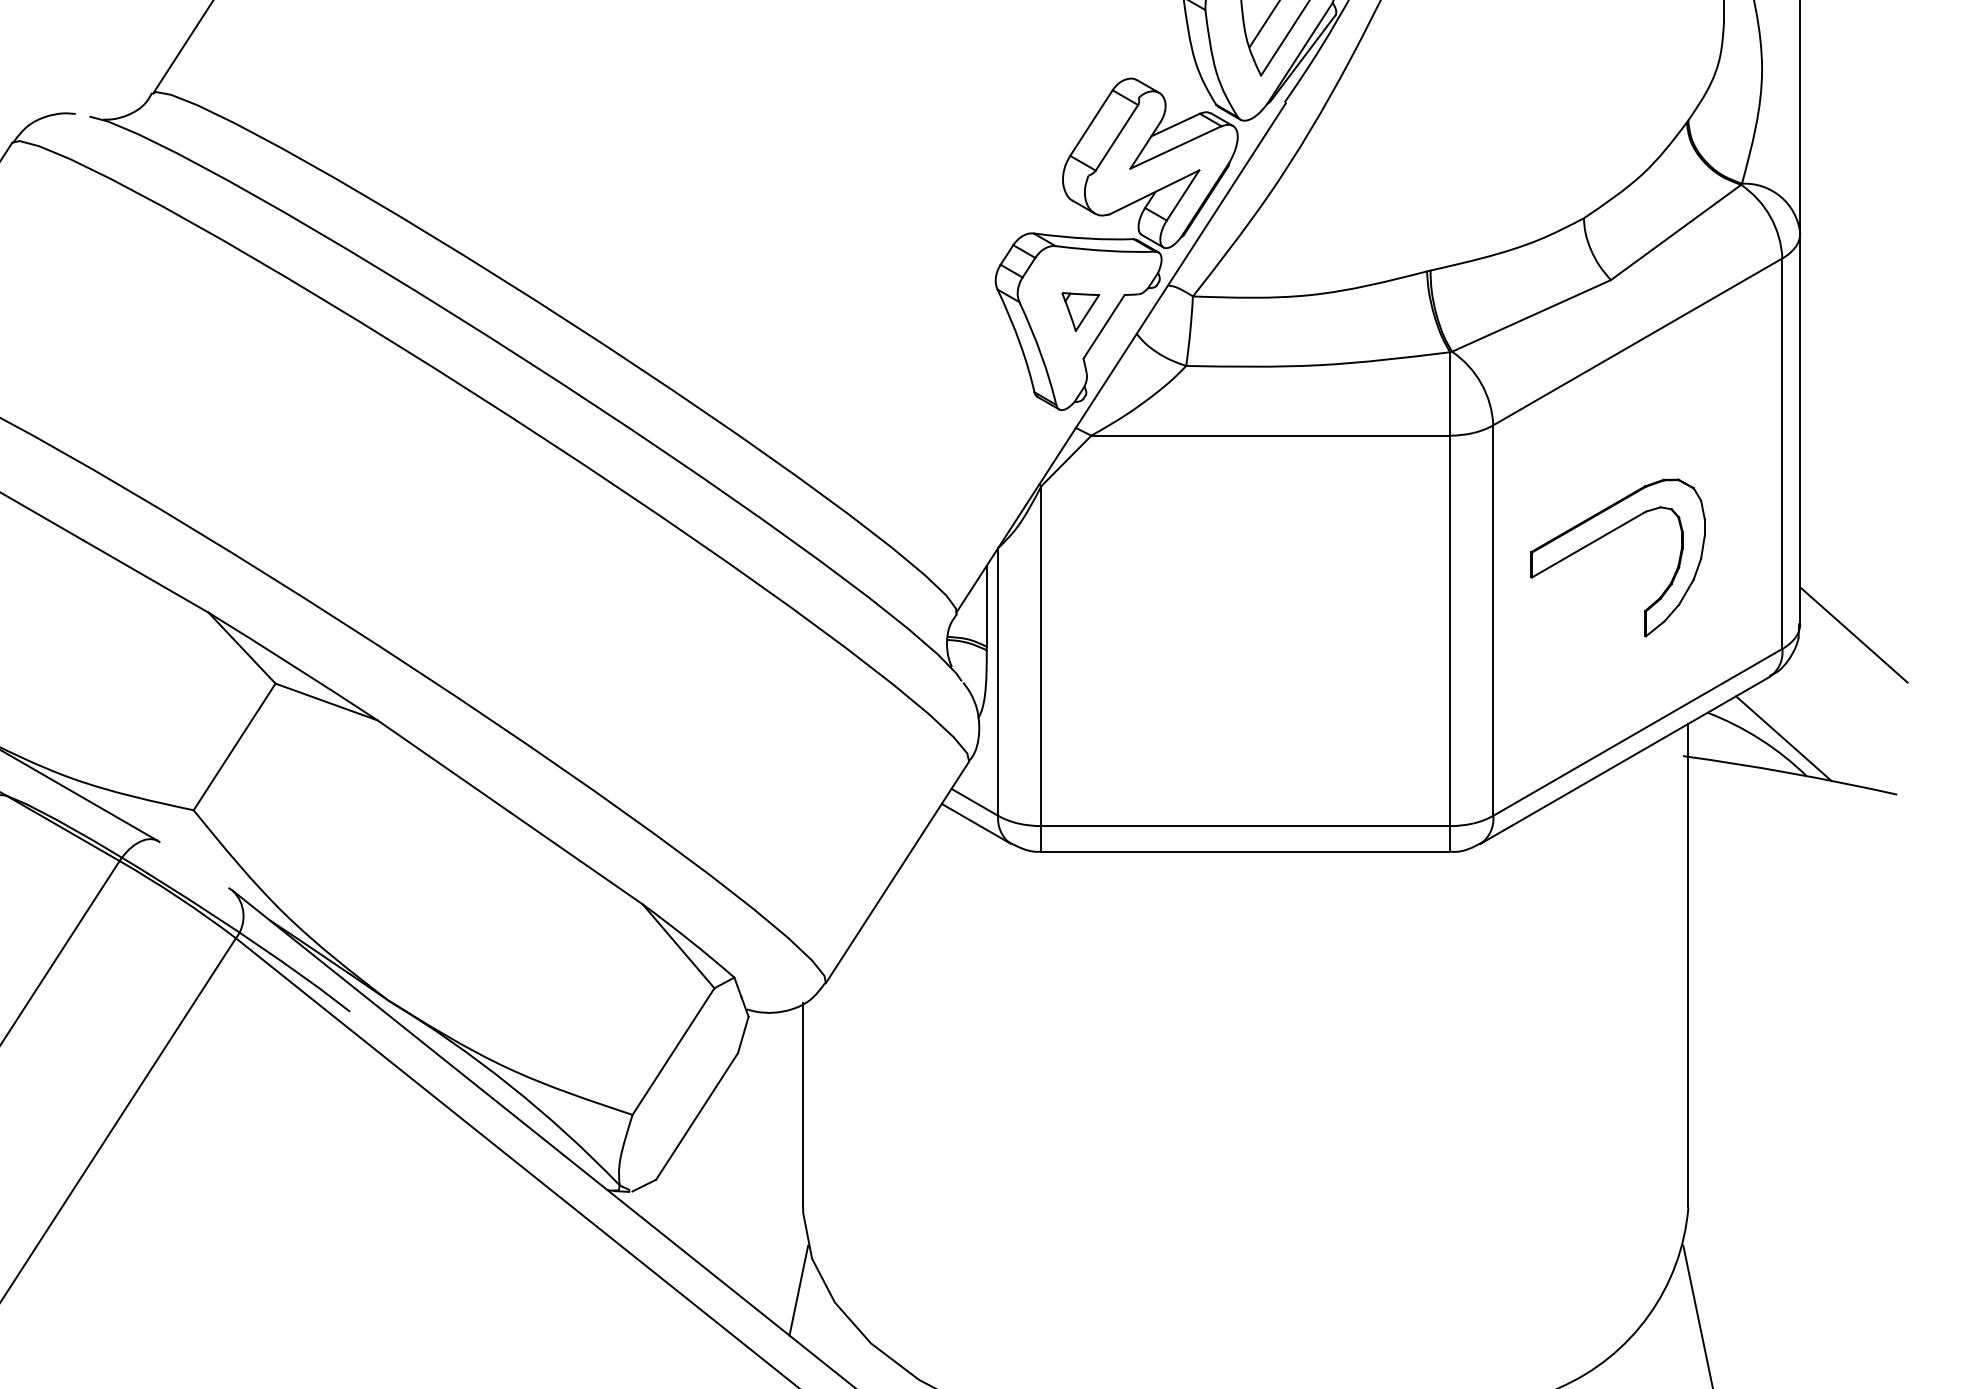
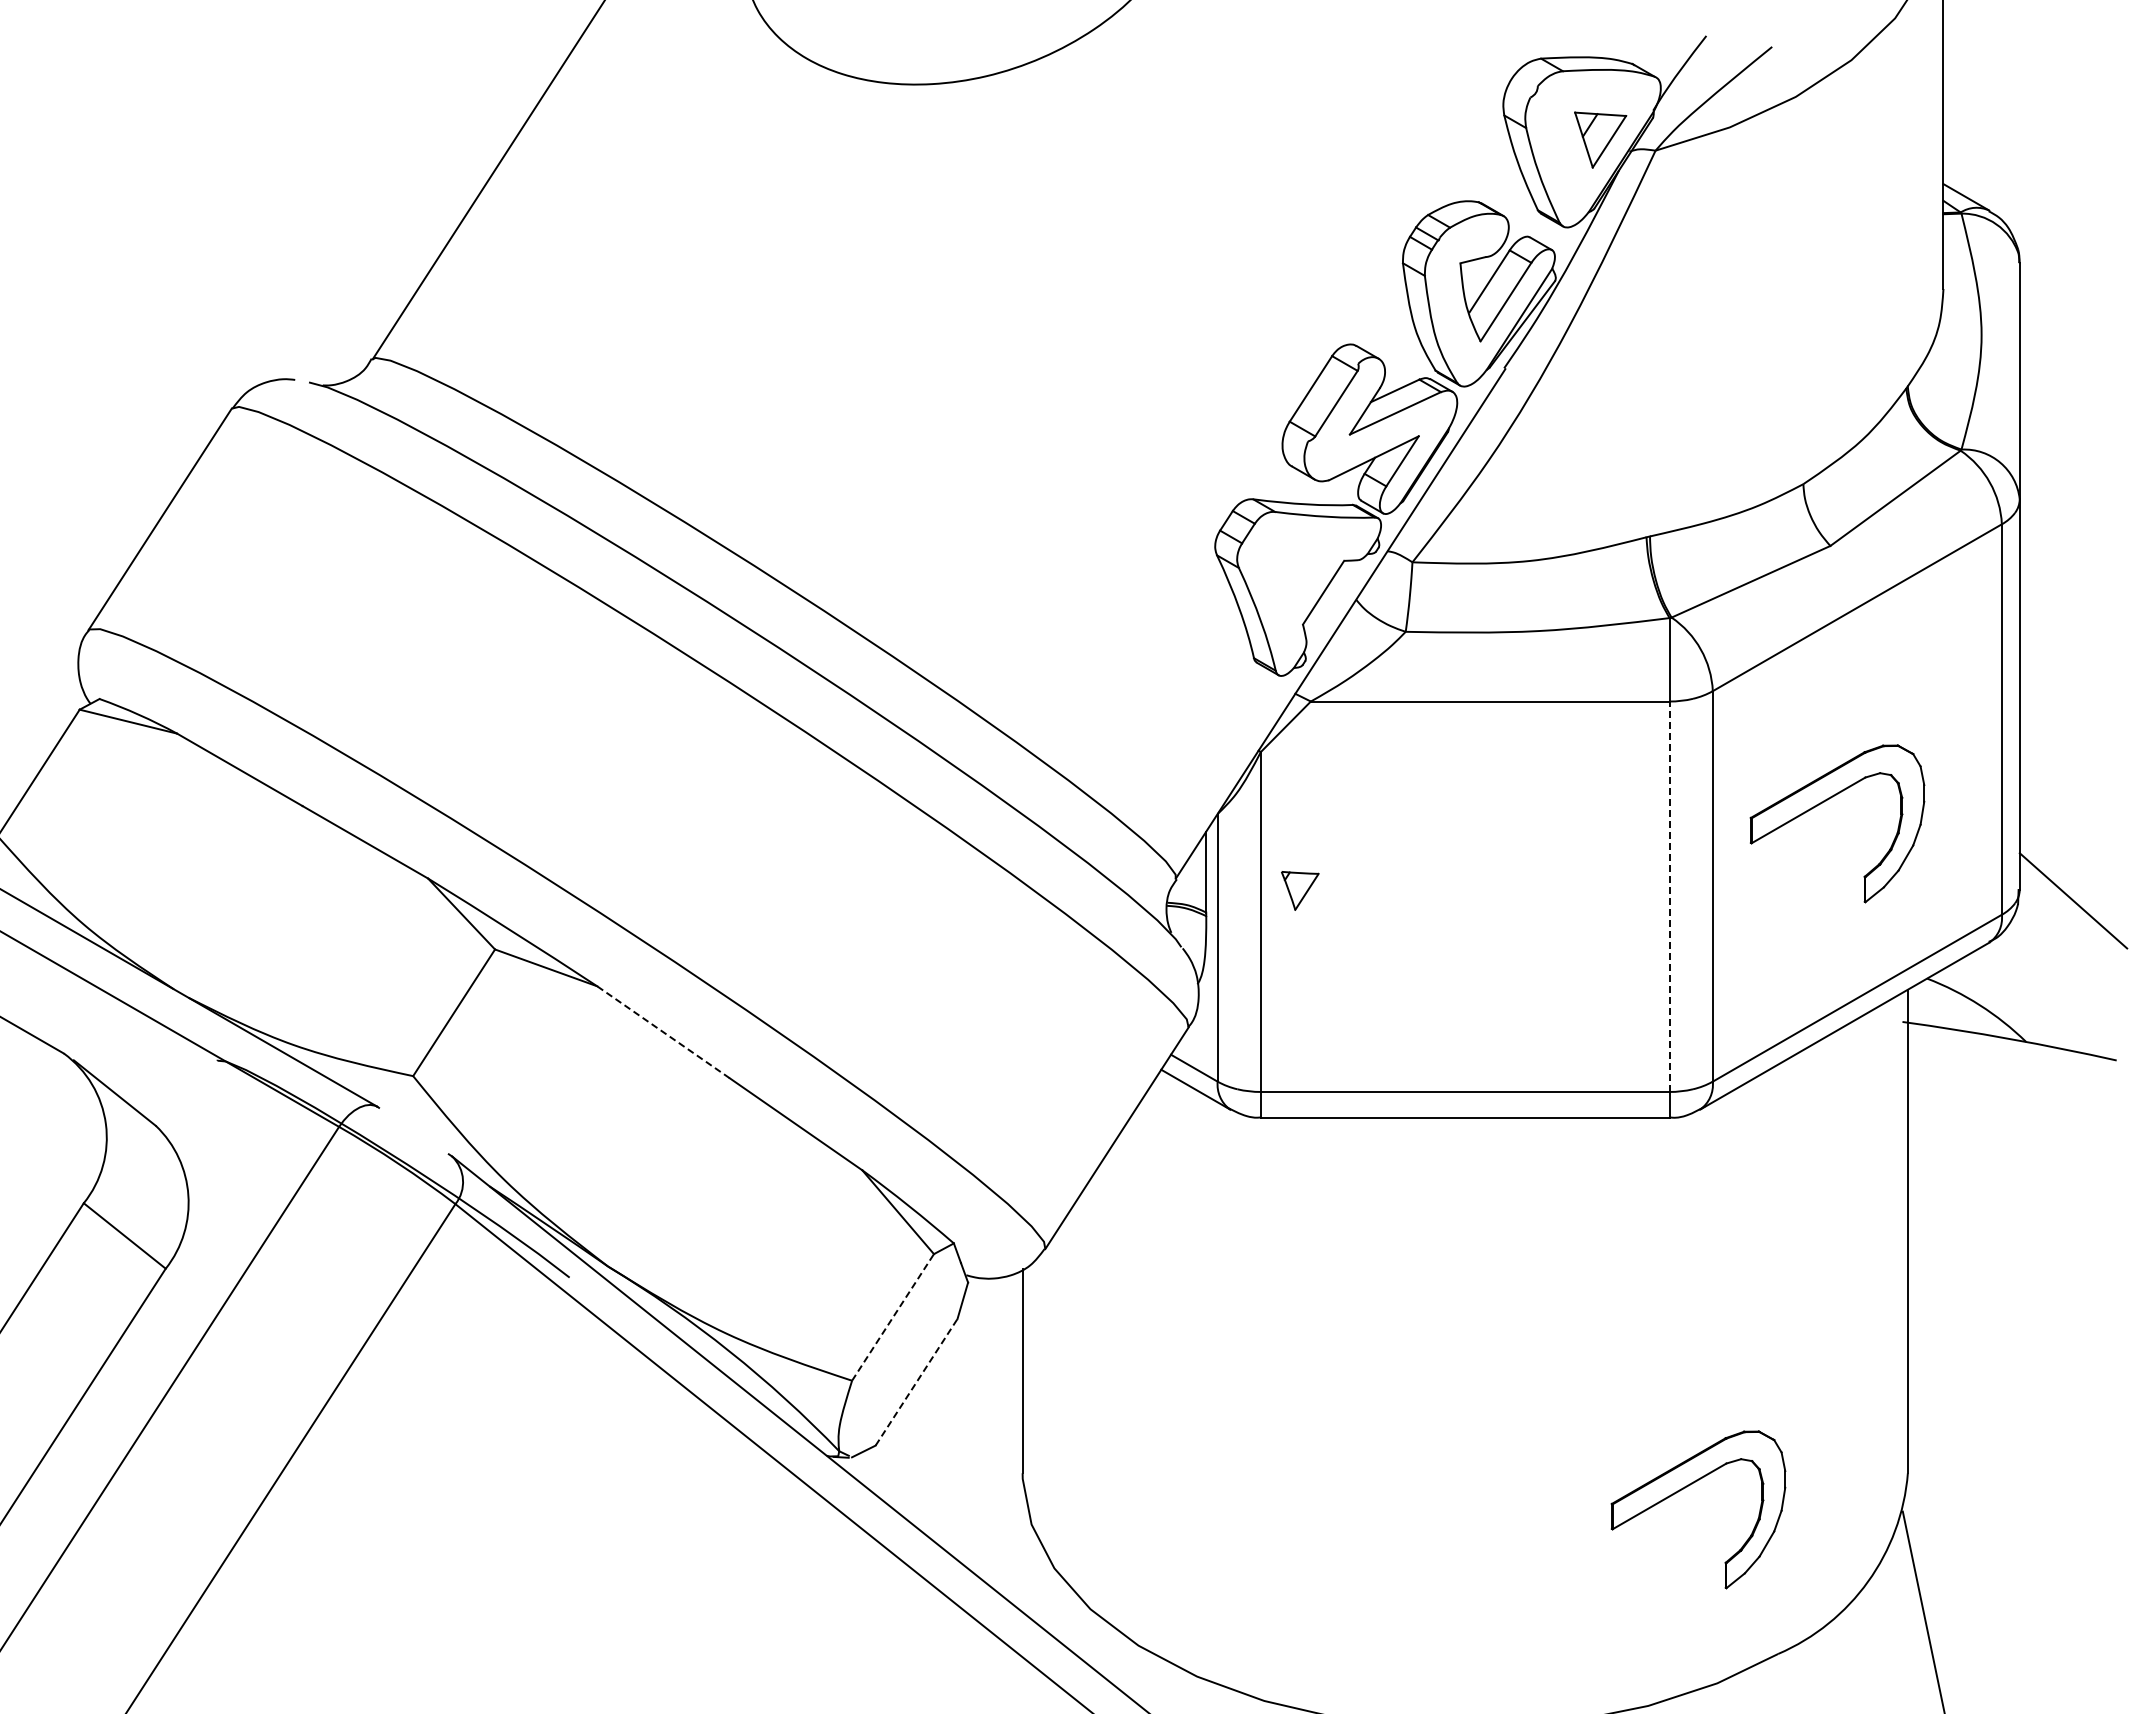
part: (1081, 311) -> (1300, 890), moved
line: (1450, 630) -> (1669, 896), solid -> dashed
line: (1783, 738) -> (2002, 1004), removed
line: (444, 766) -> (663, 1032), solid -> dashed
line: (674, 1051) -> (893, 1317), solid -> dashed
line: (697, 1115) -> (916, 1381), solid -> dashed
part: (1468, 1221) -> (1687, 1487), added
line: (799, 1290) -> (1018, 1556), removed

